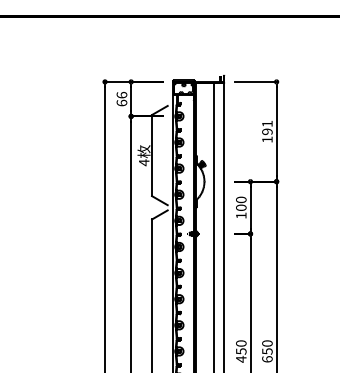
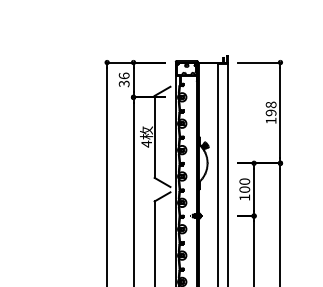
text: (121, 102) -> (123, 83), 66 -> 36
text: (267, 123) -> (271, 104), 191 -> 198

